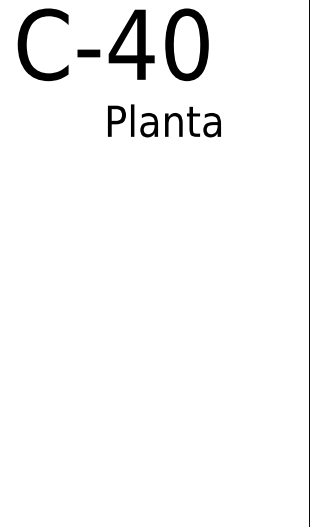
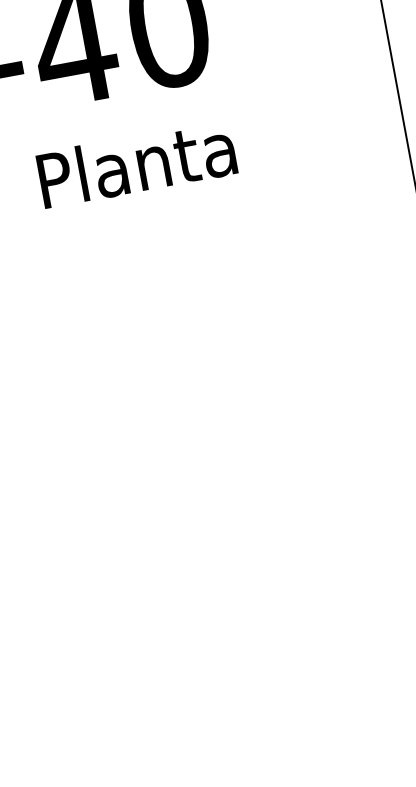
text: (164, 120) -> (136, 163), moved

